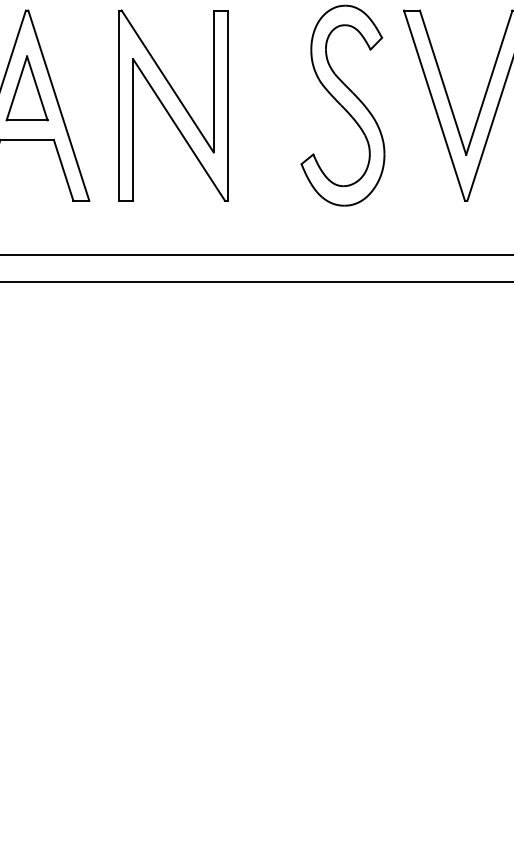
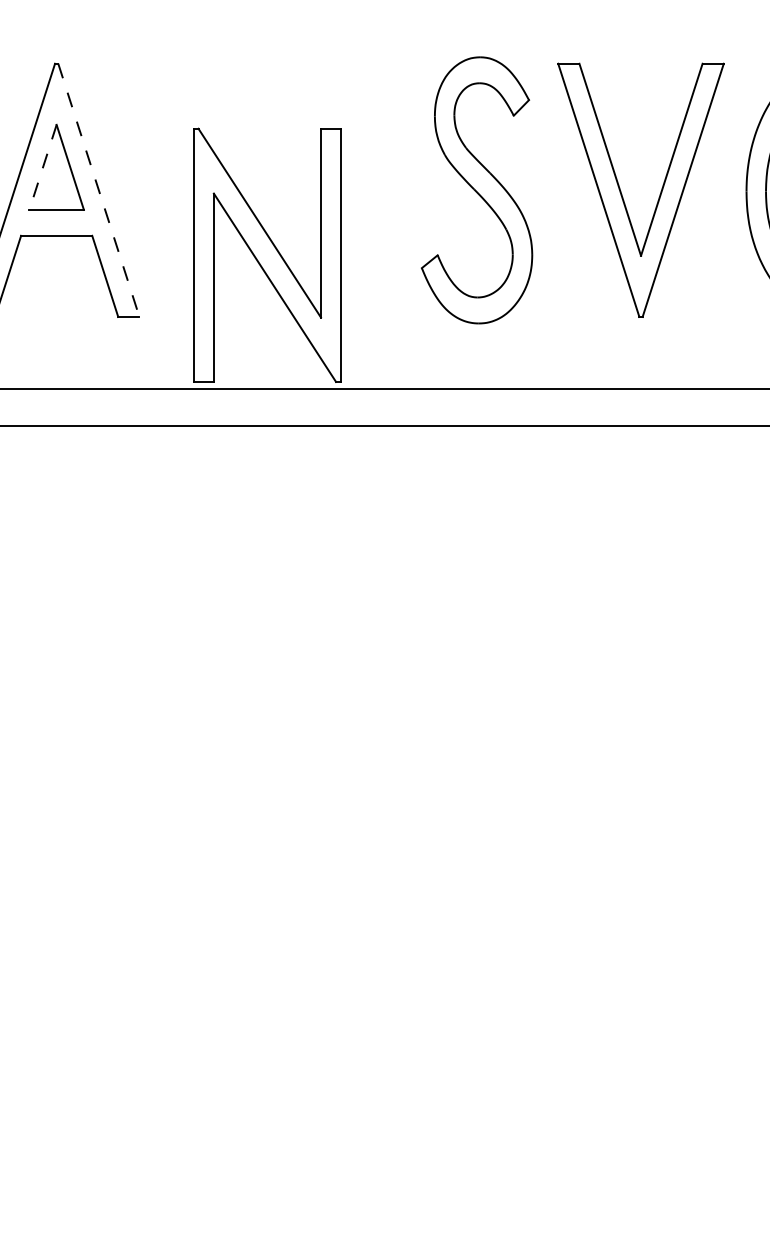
line: (17, 88) -> (43, 167), solid -> dashed
line: (58, 105) -> (98, 190), solid -> dashed
part: (173, 105) -> (267, 254), moved

